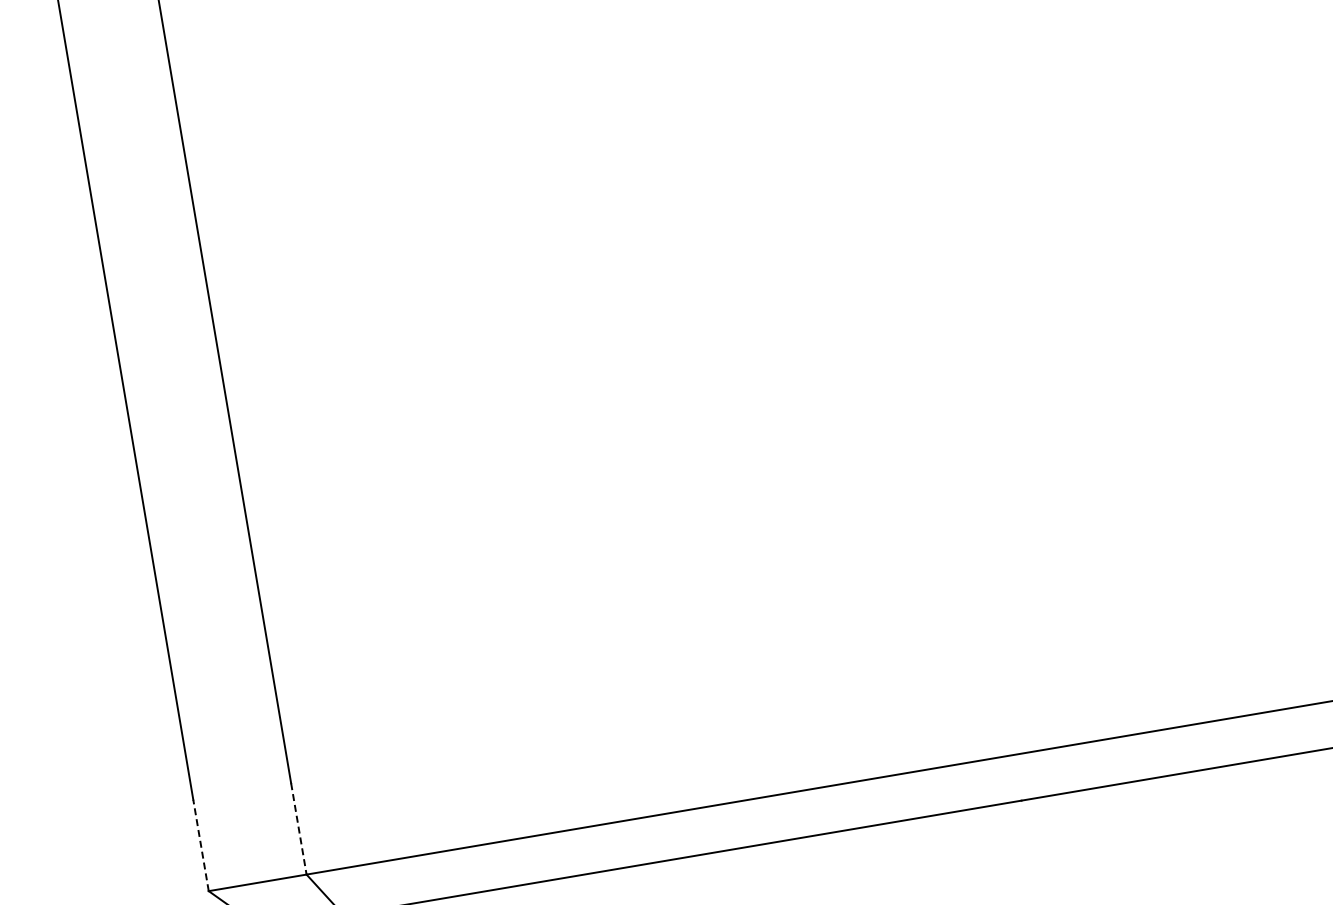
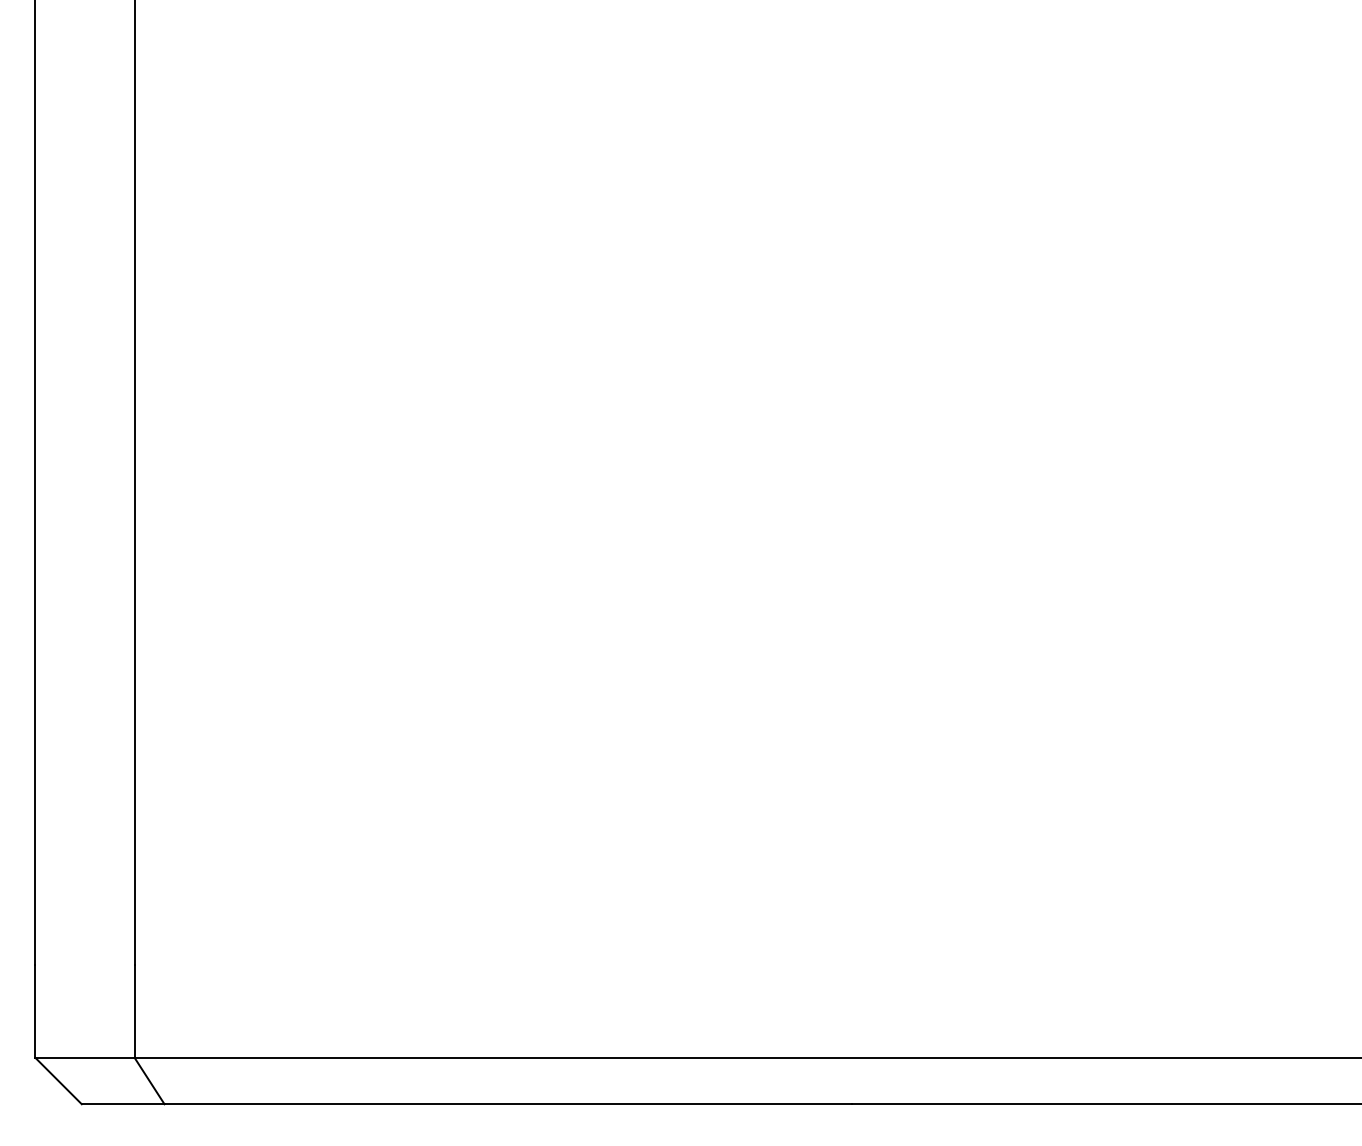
line: (298, 829) -> (134, 1012), dashed -> solid
line: (201, 845) -> (35, 1011), dashed -> solid

